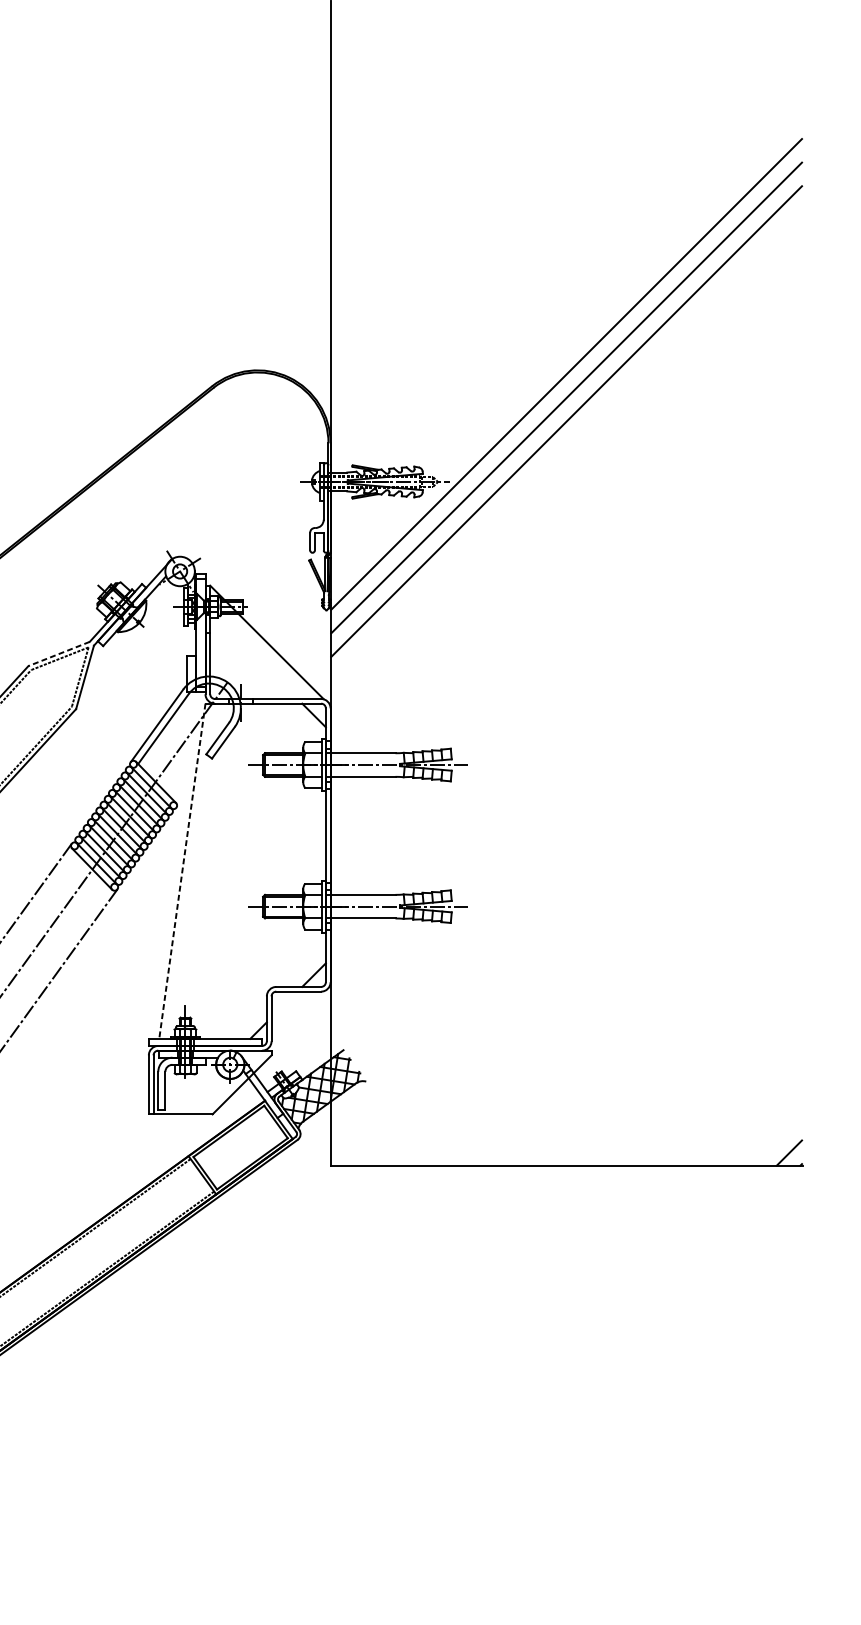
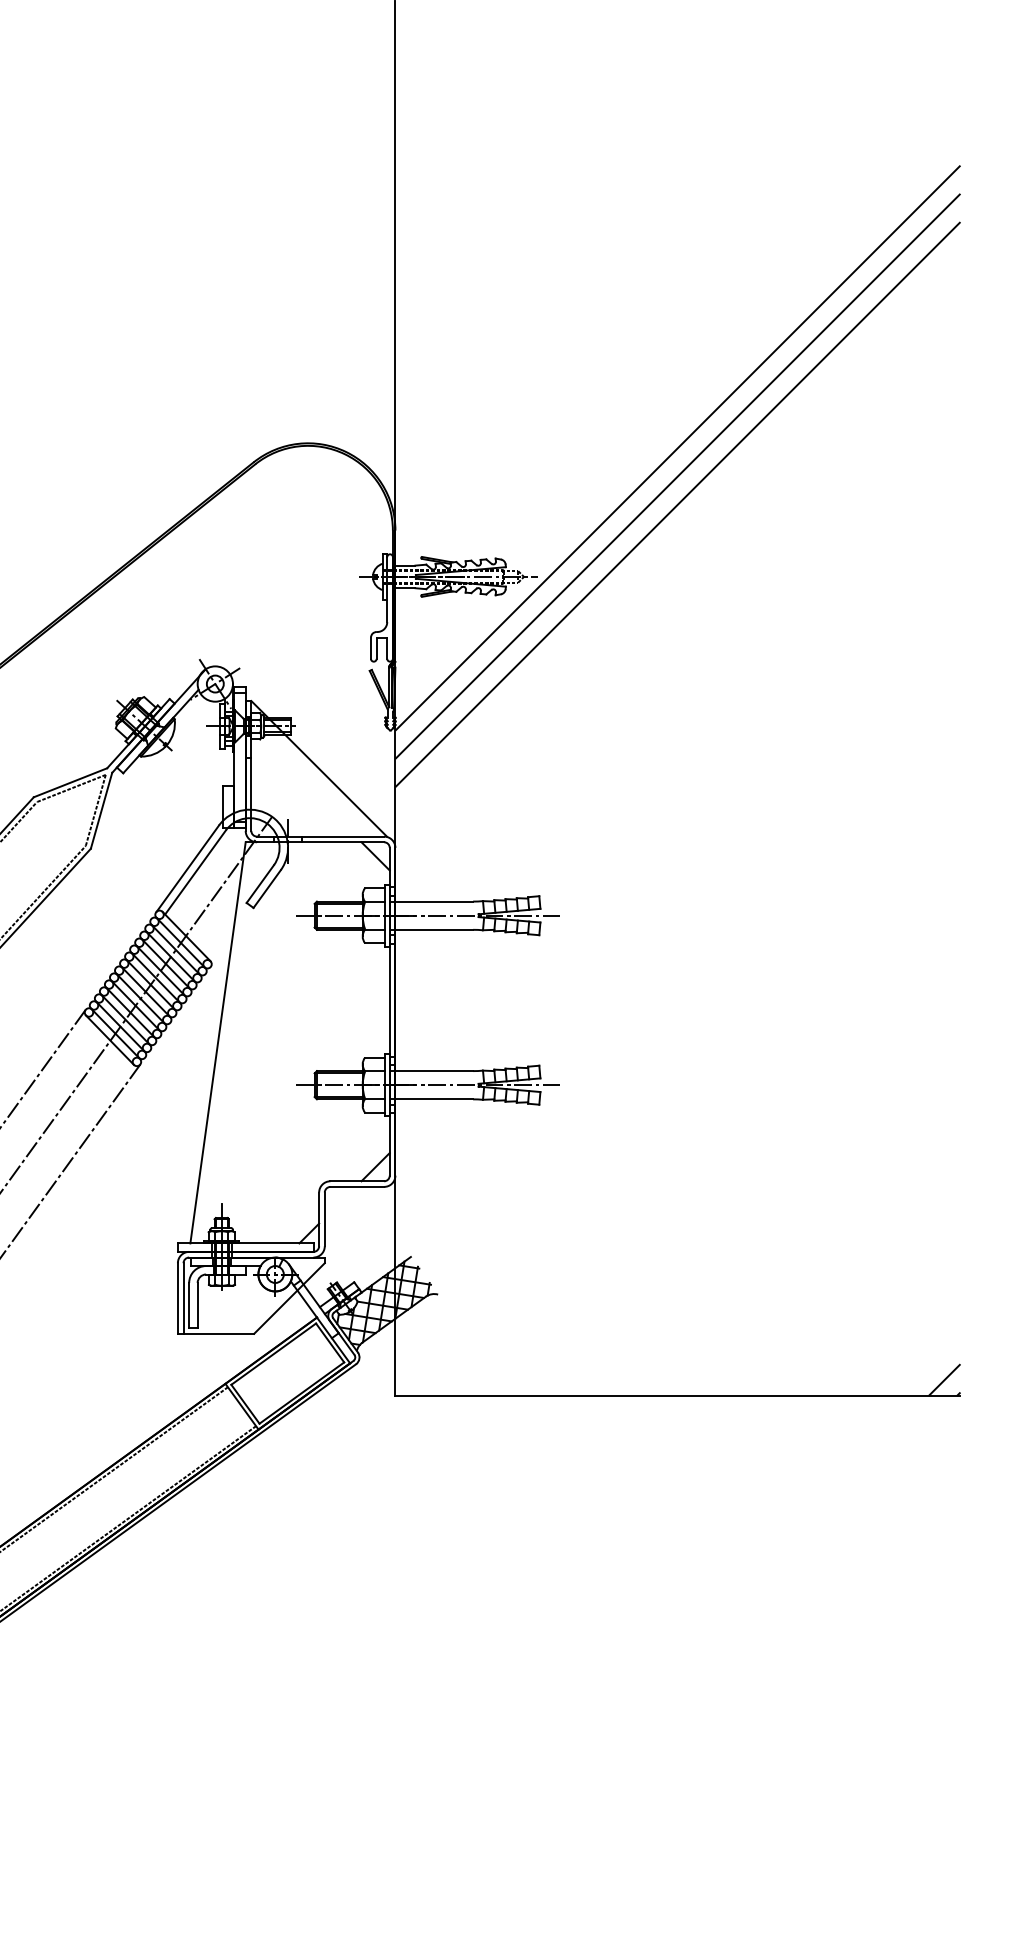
line: (59, 653) -> (70, 782), dashed -> solid
line: (181, 871) -> (217, 1043), dashed -> solid

